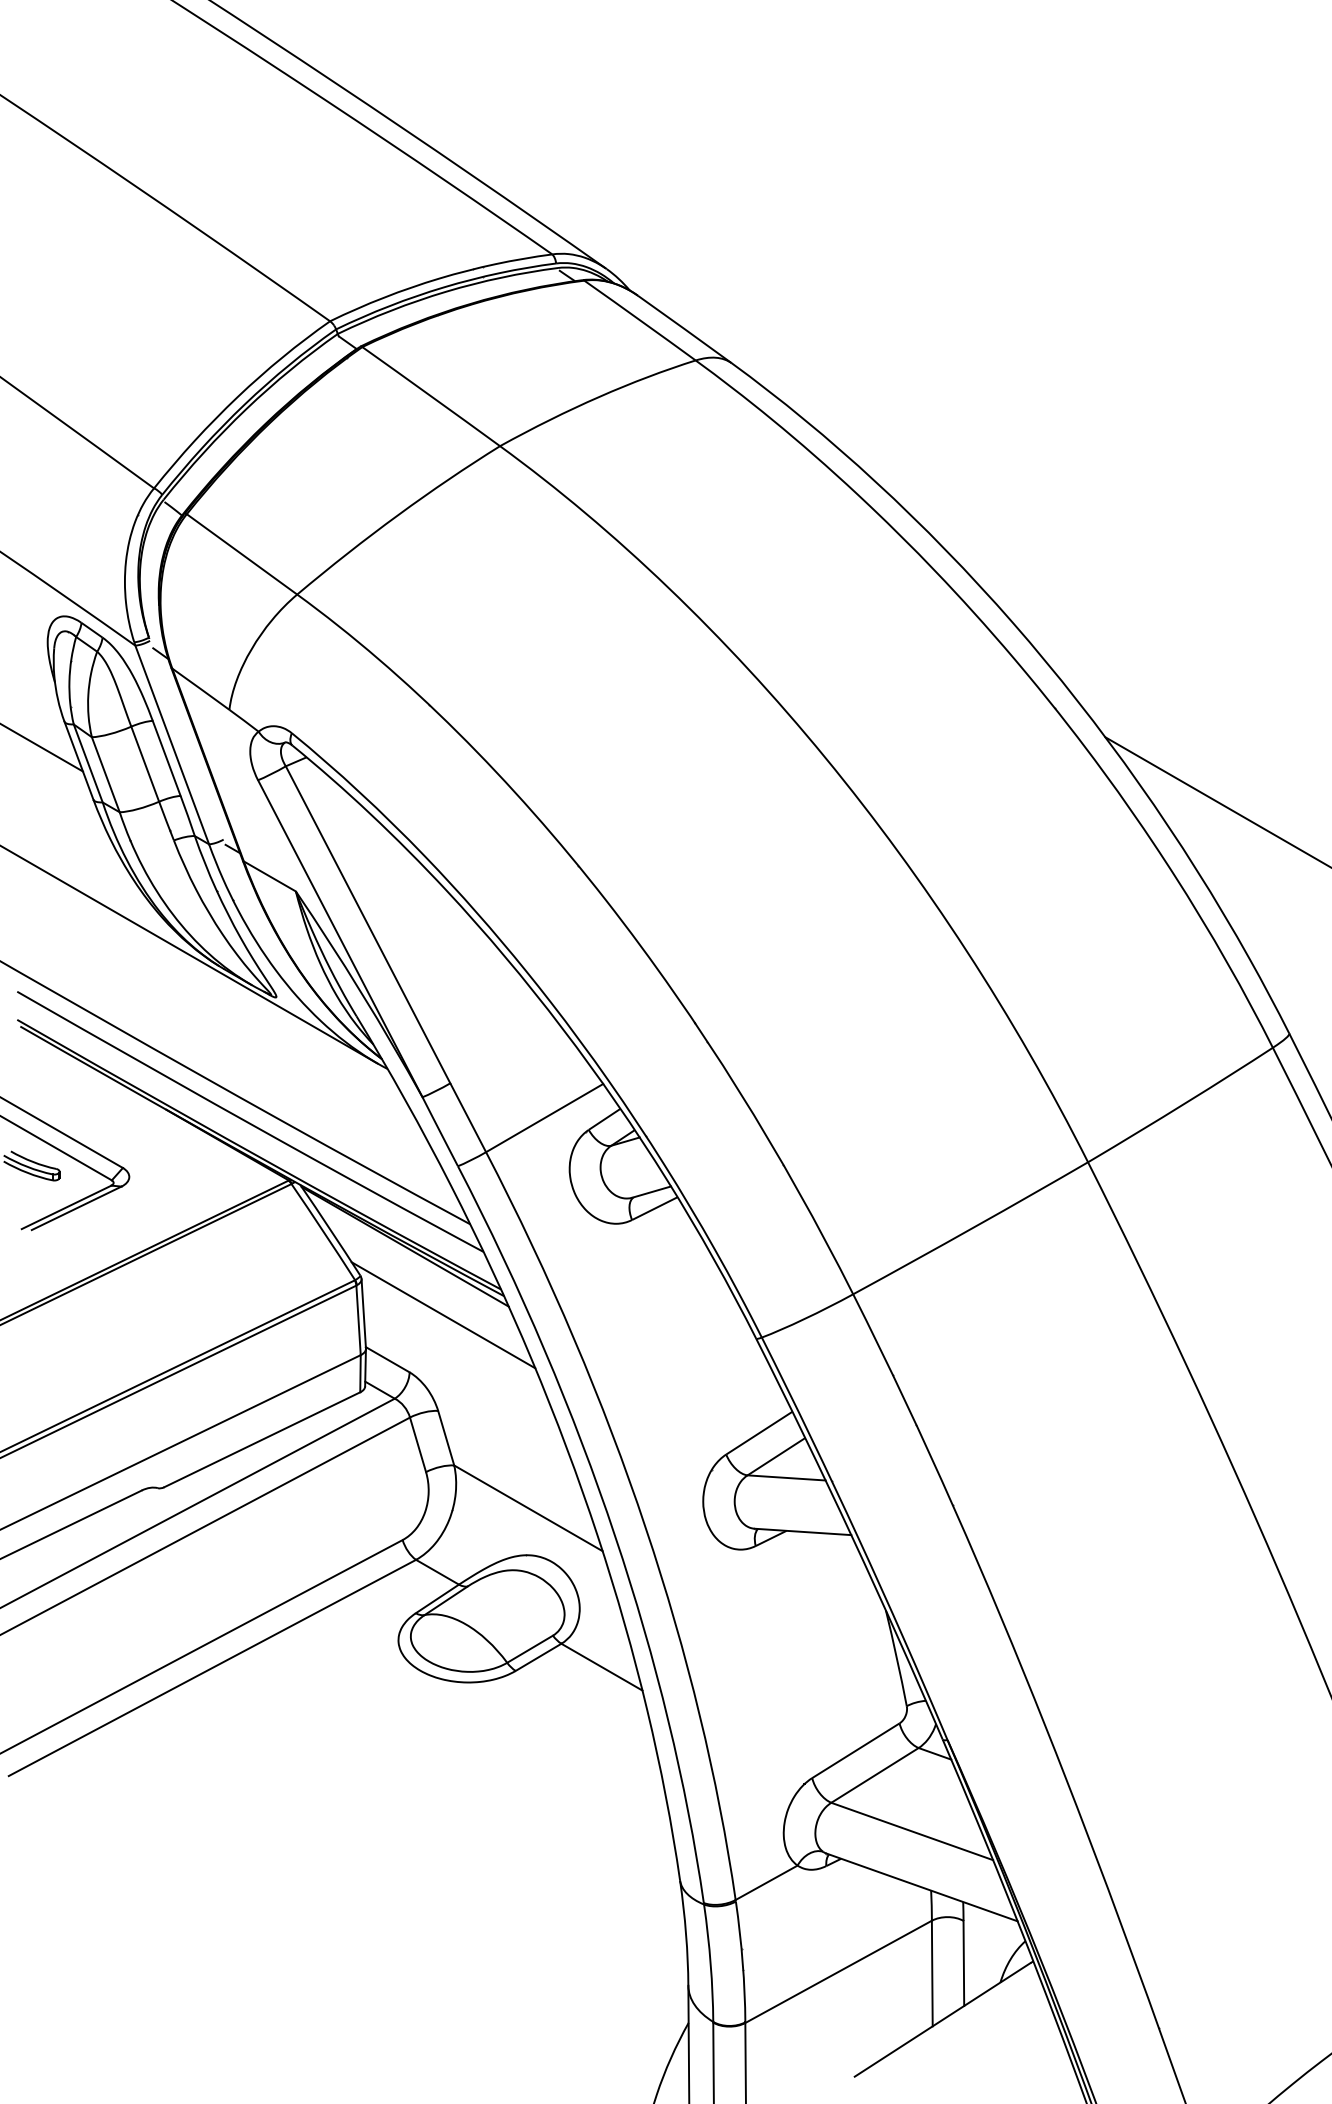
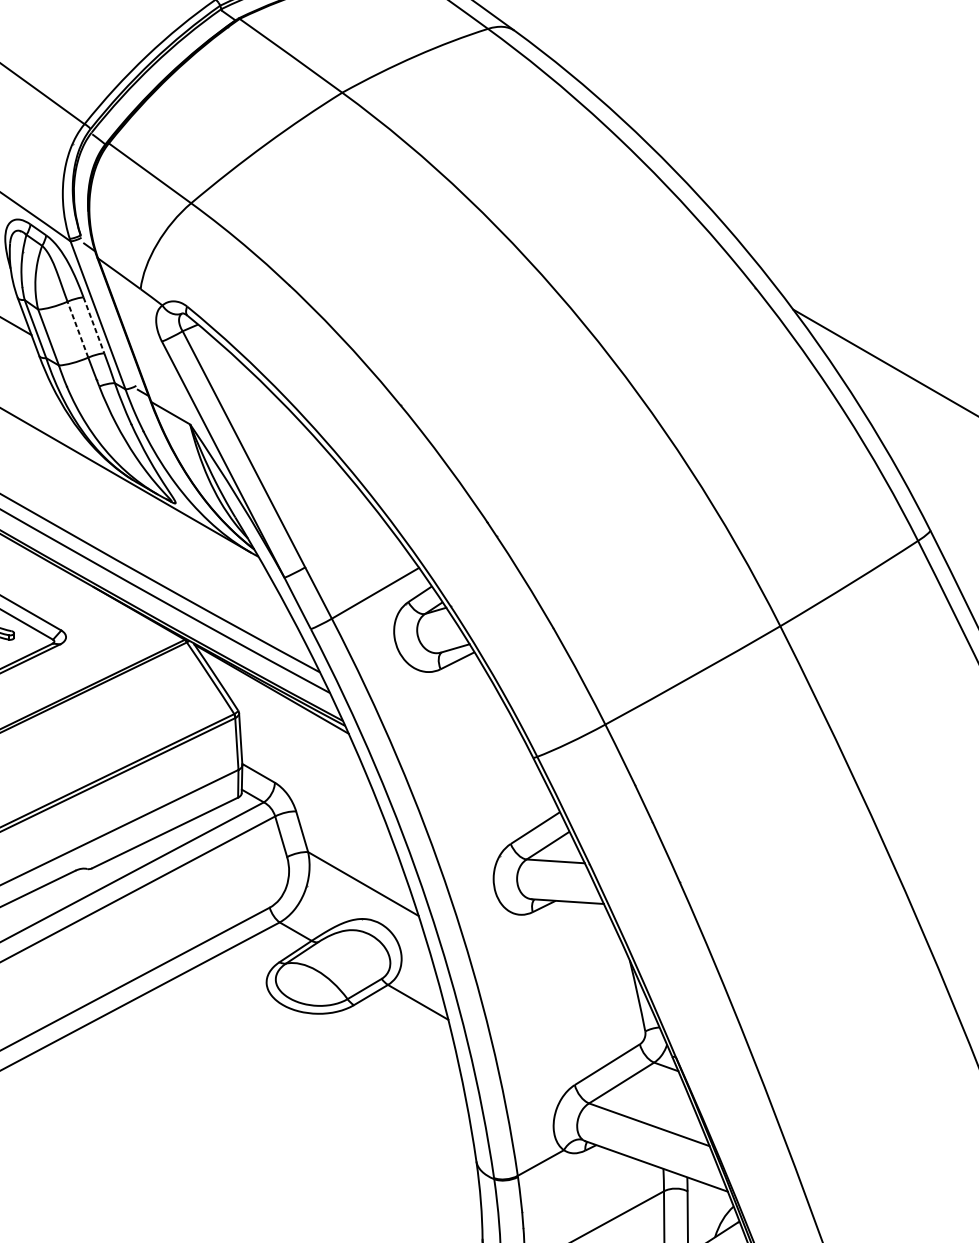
line: (166, 758) -> (93, 325), solid -> dashed
line: (145, 763) -> (78, 329), solid -> dashed
line: (443, 1315) -> (300, 740), removed

